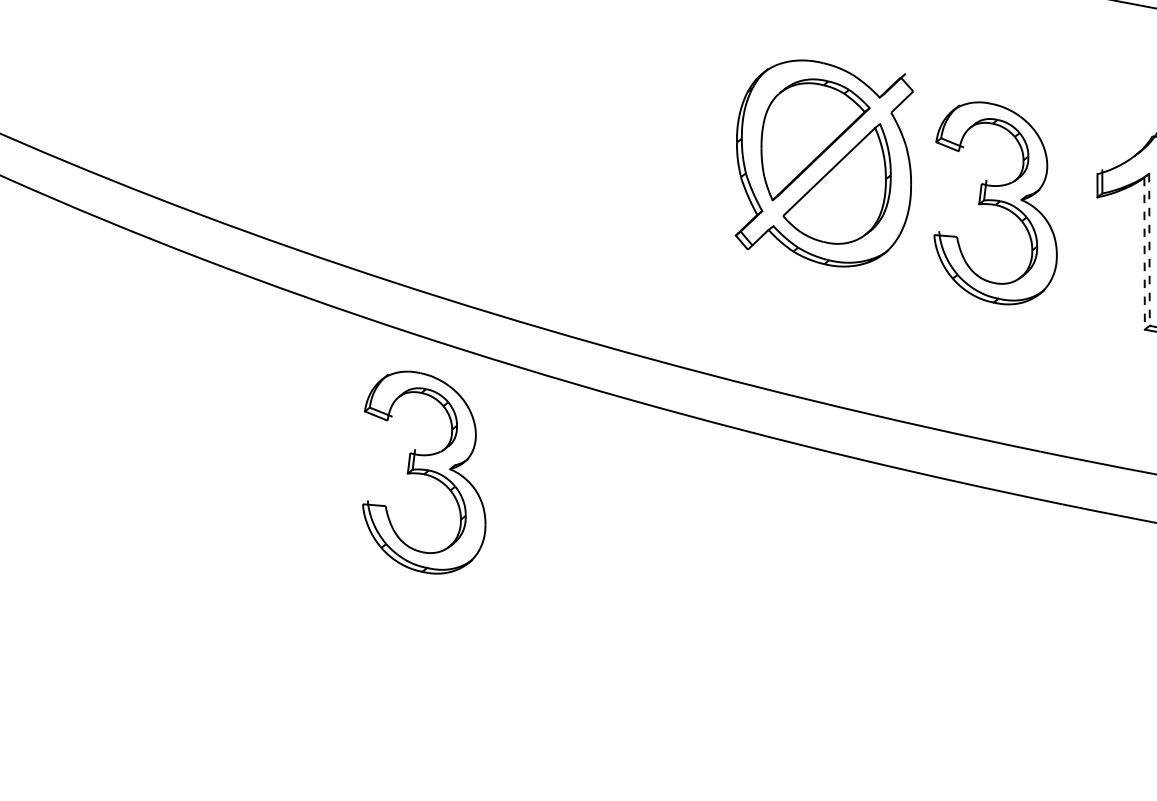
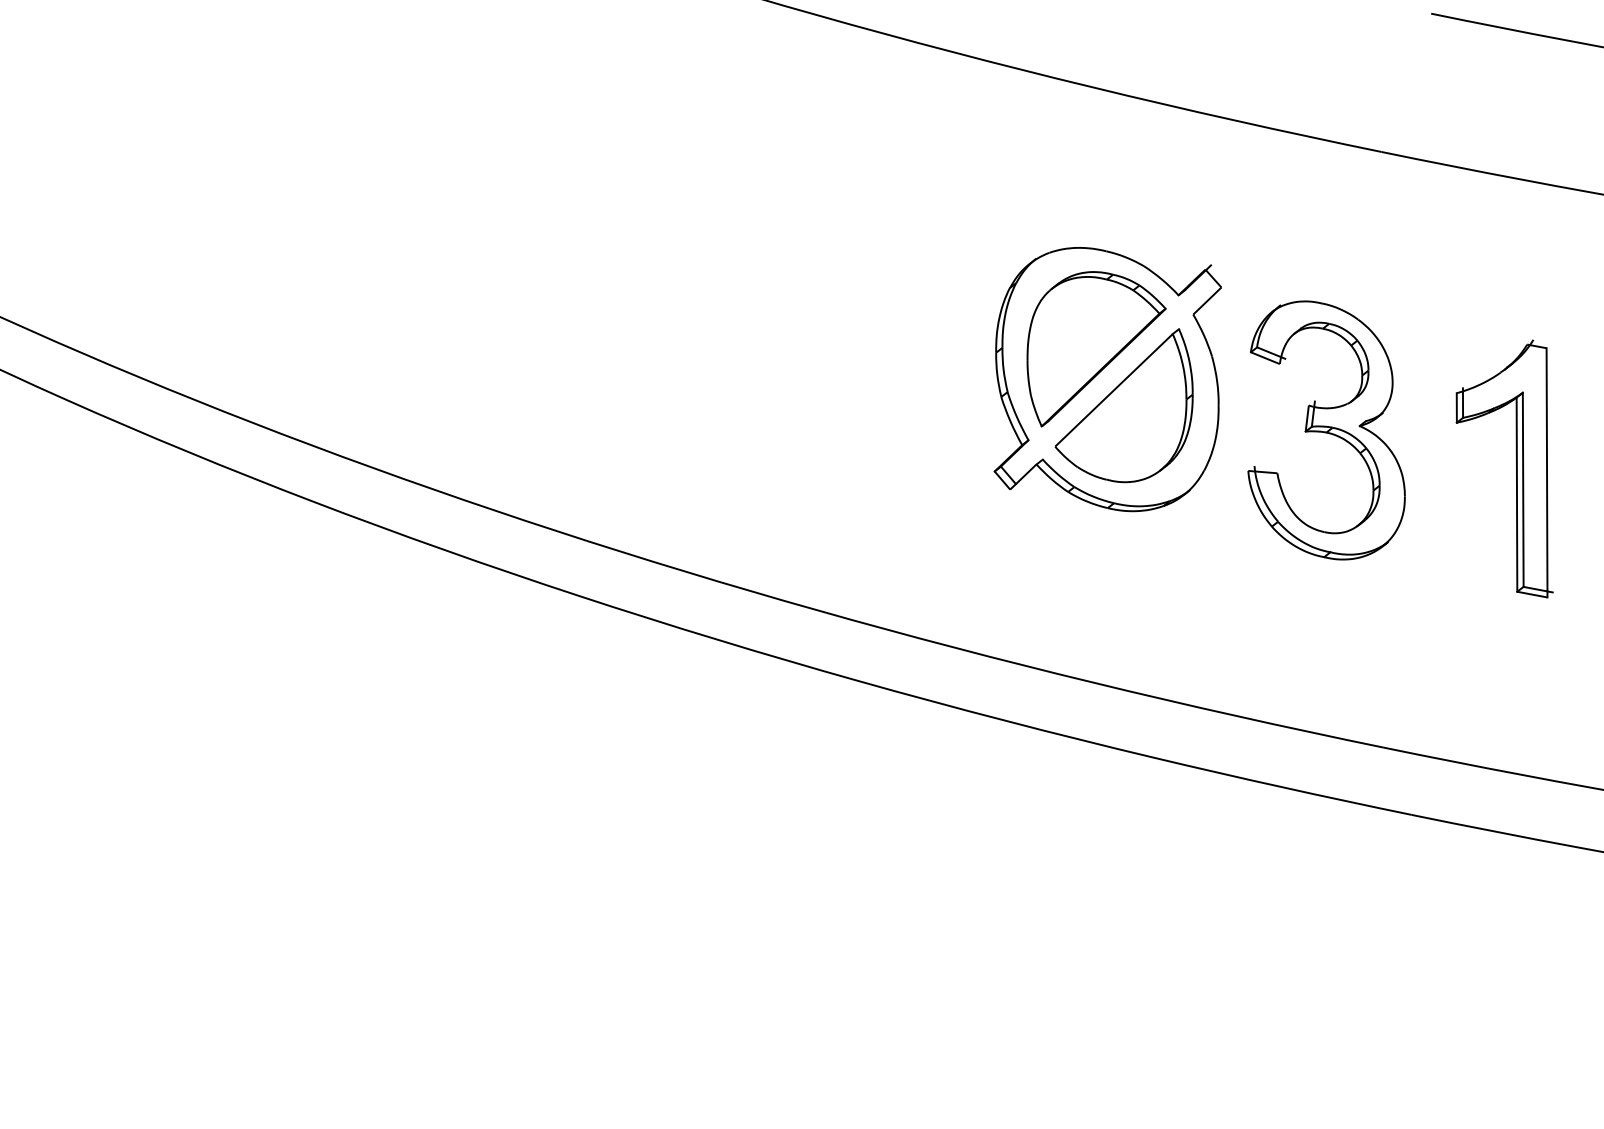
line: (1149, 250) -> (1523, 490), dashed -> solid
line: (1144, 254) -> (1516, 495), dashed -> solid
part: (424, 472) -> (596, 774), removed

